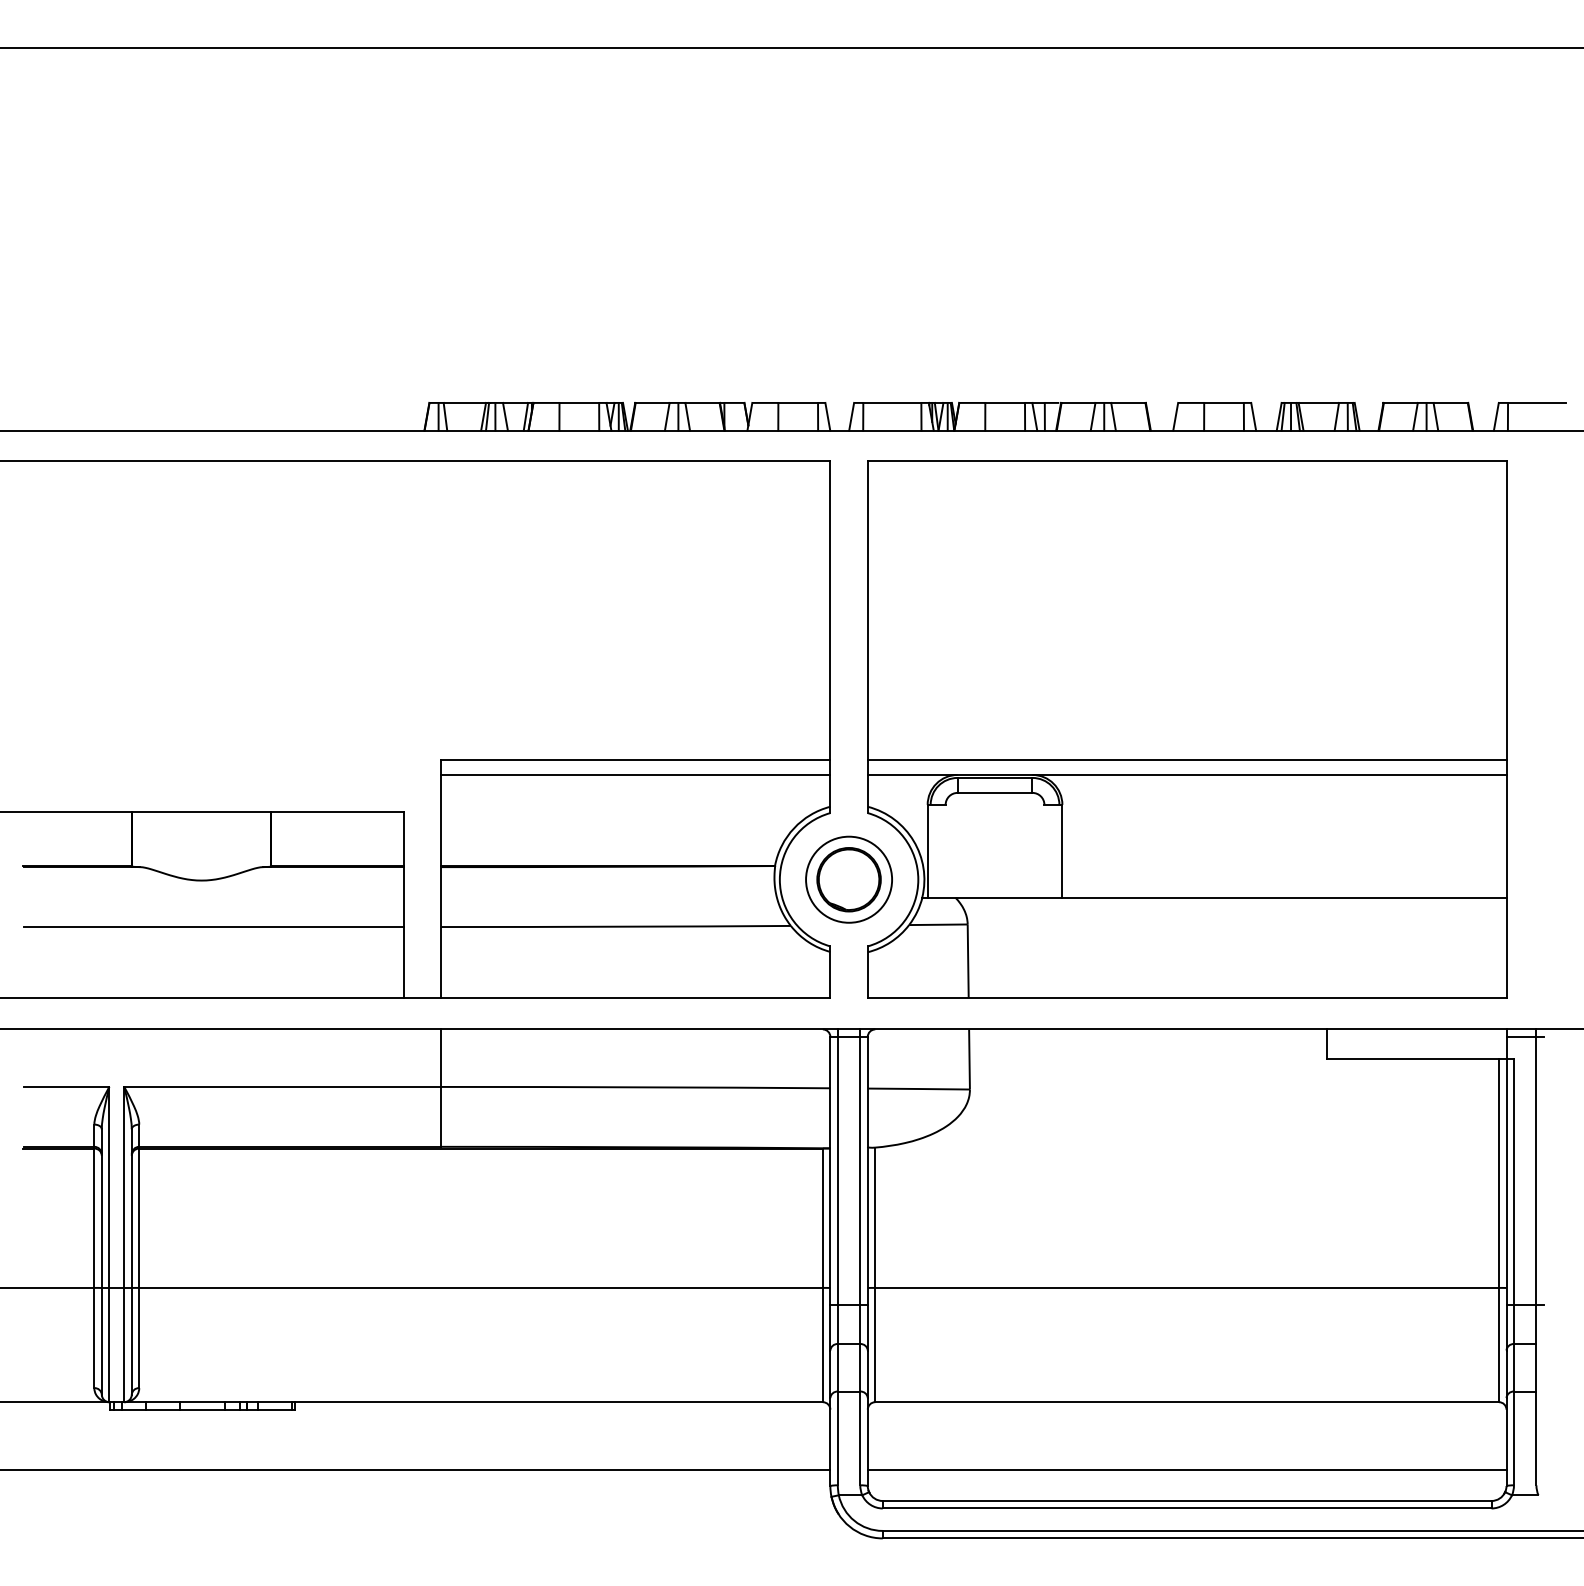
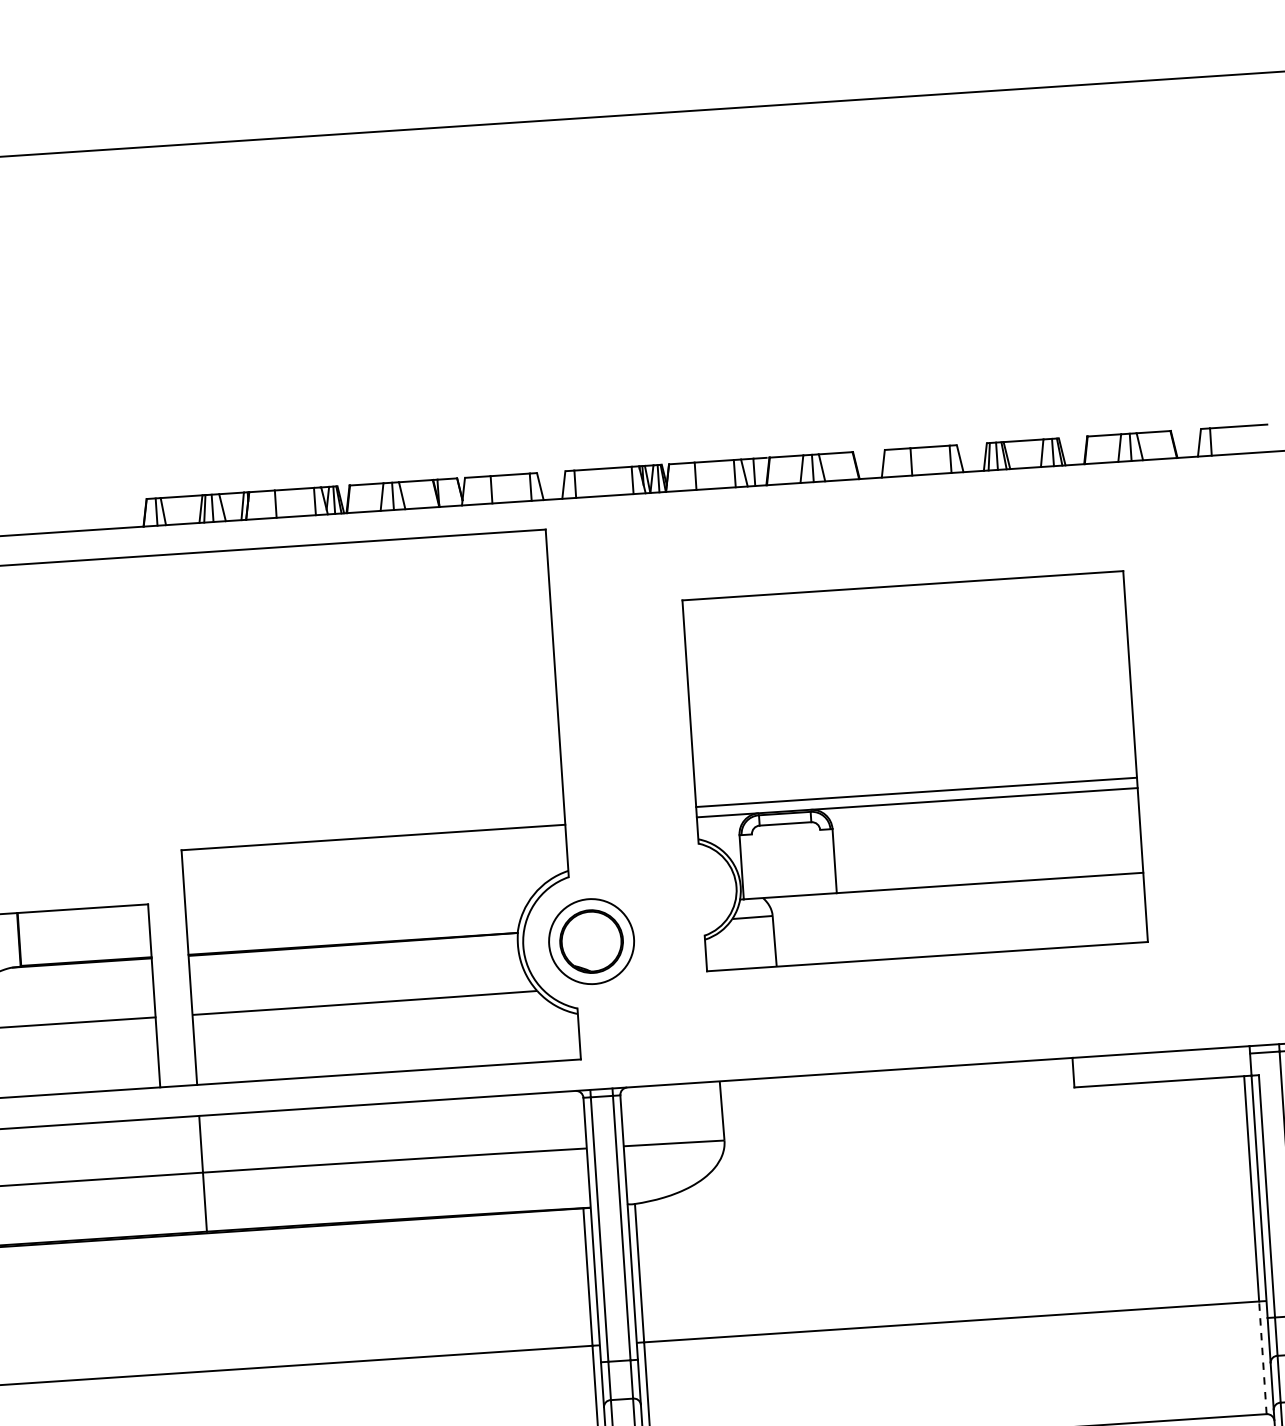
part: (1187, 729) -> (915, 771), size x0.7
line: (635, 774) -> (374, 851), removed
line: (1499, 1344) -> (1263, 1357), solid -> dashed

